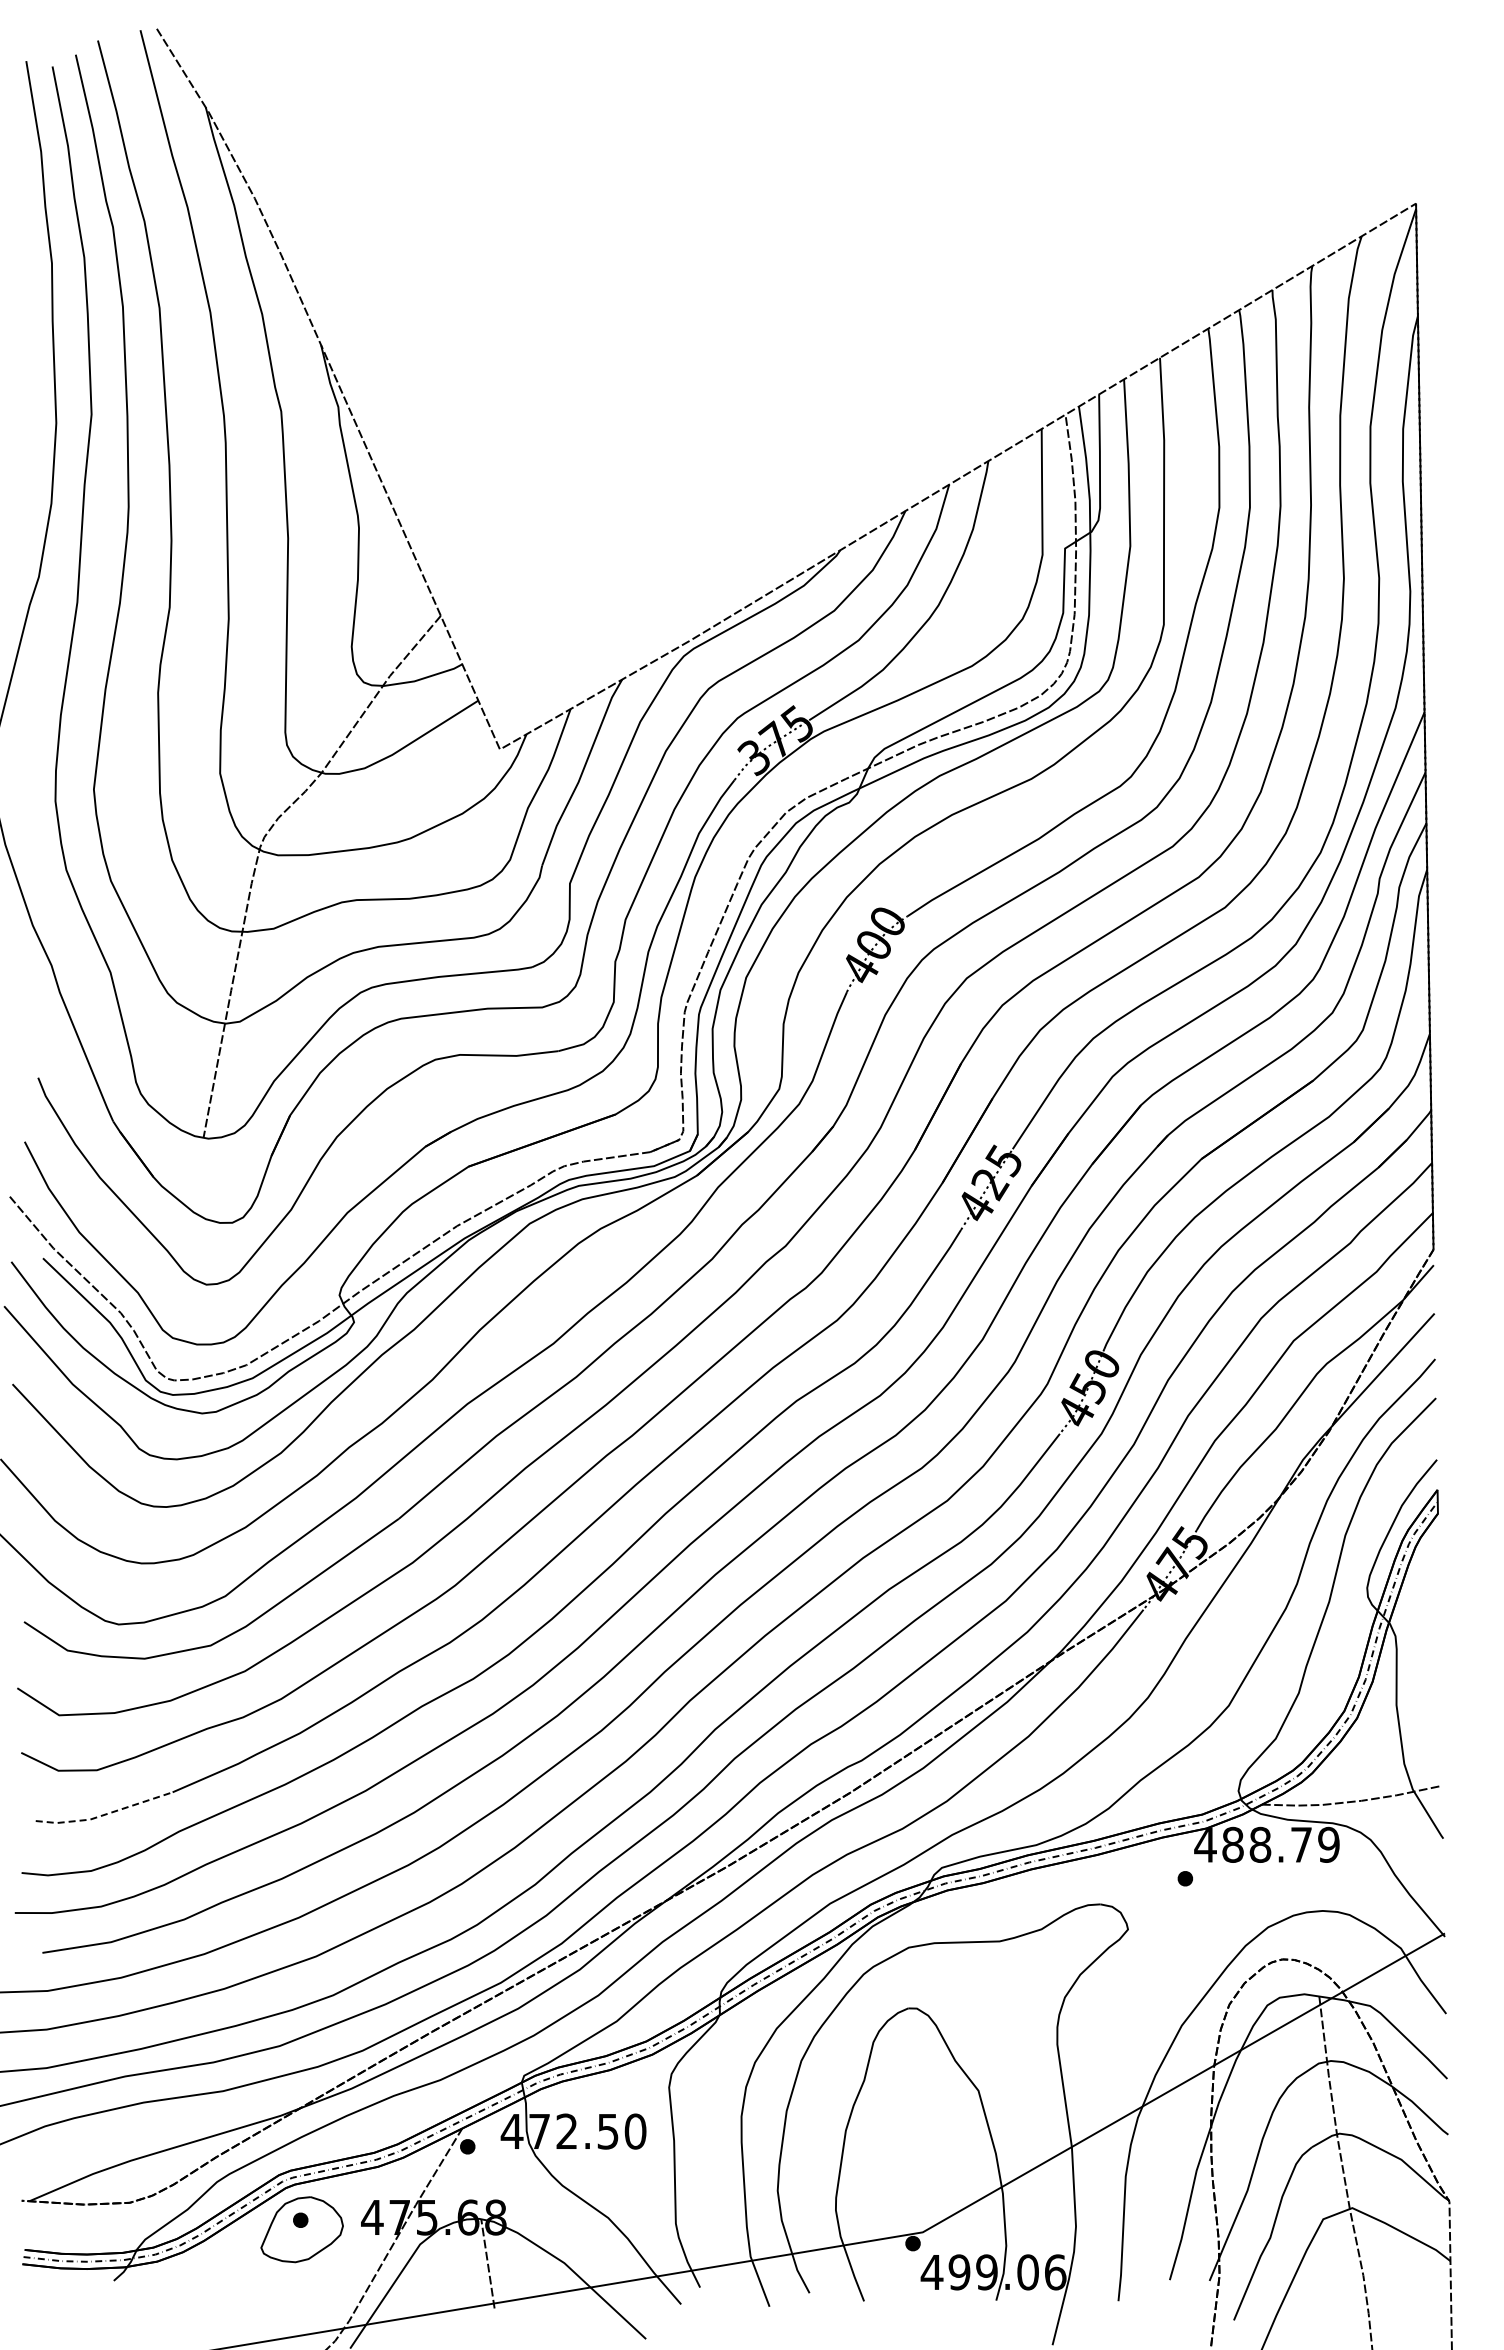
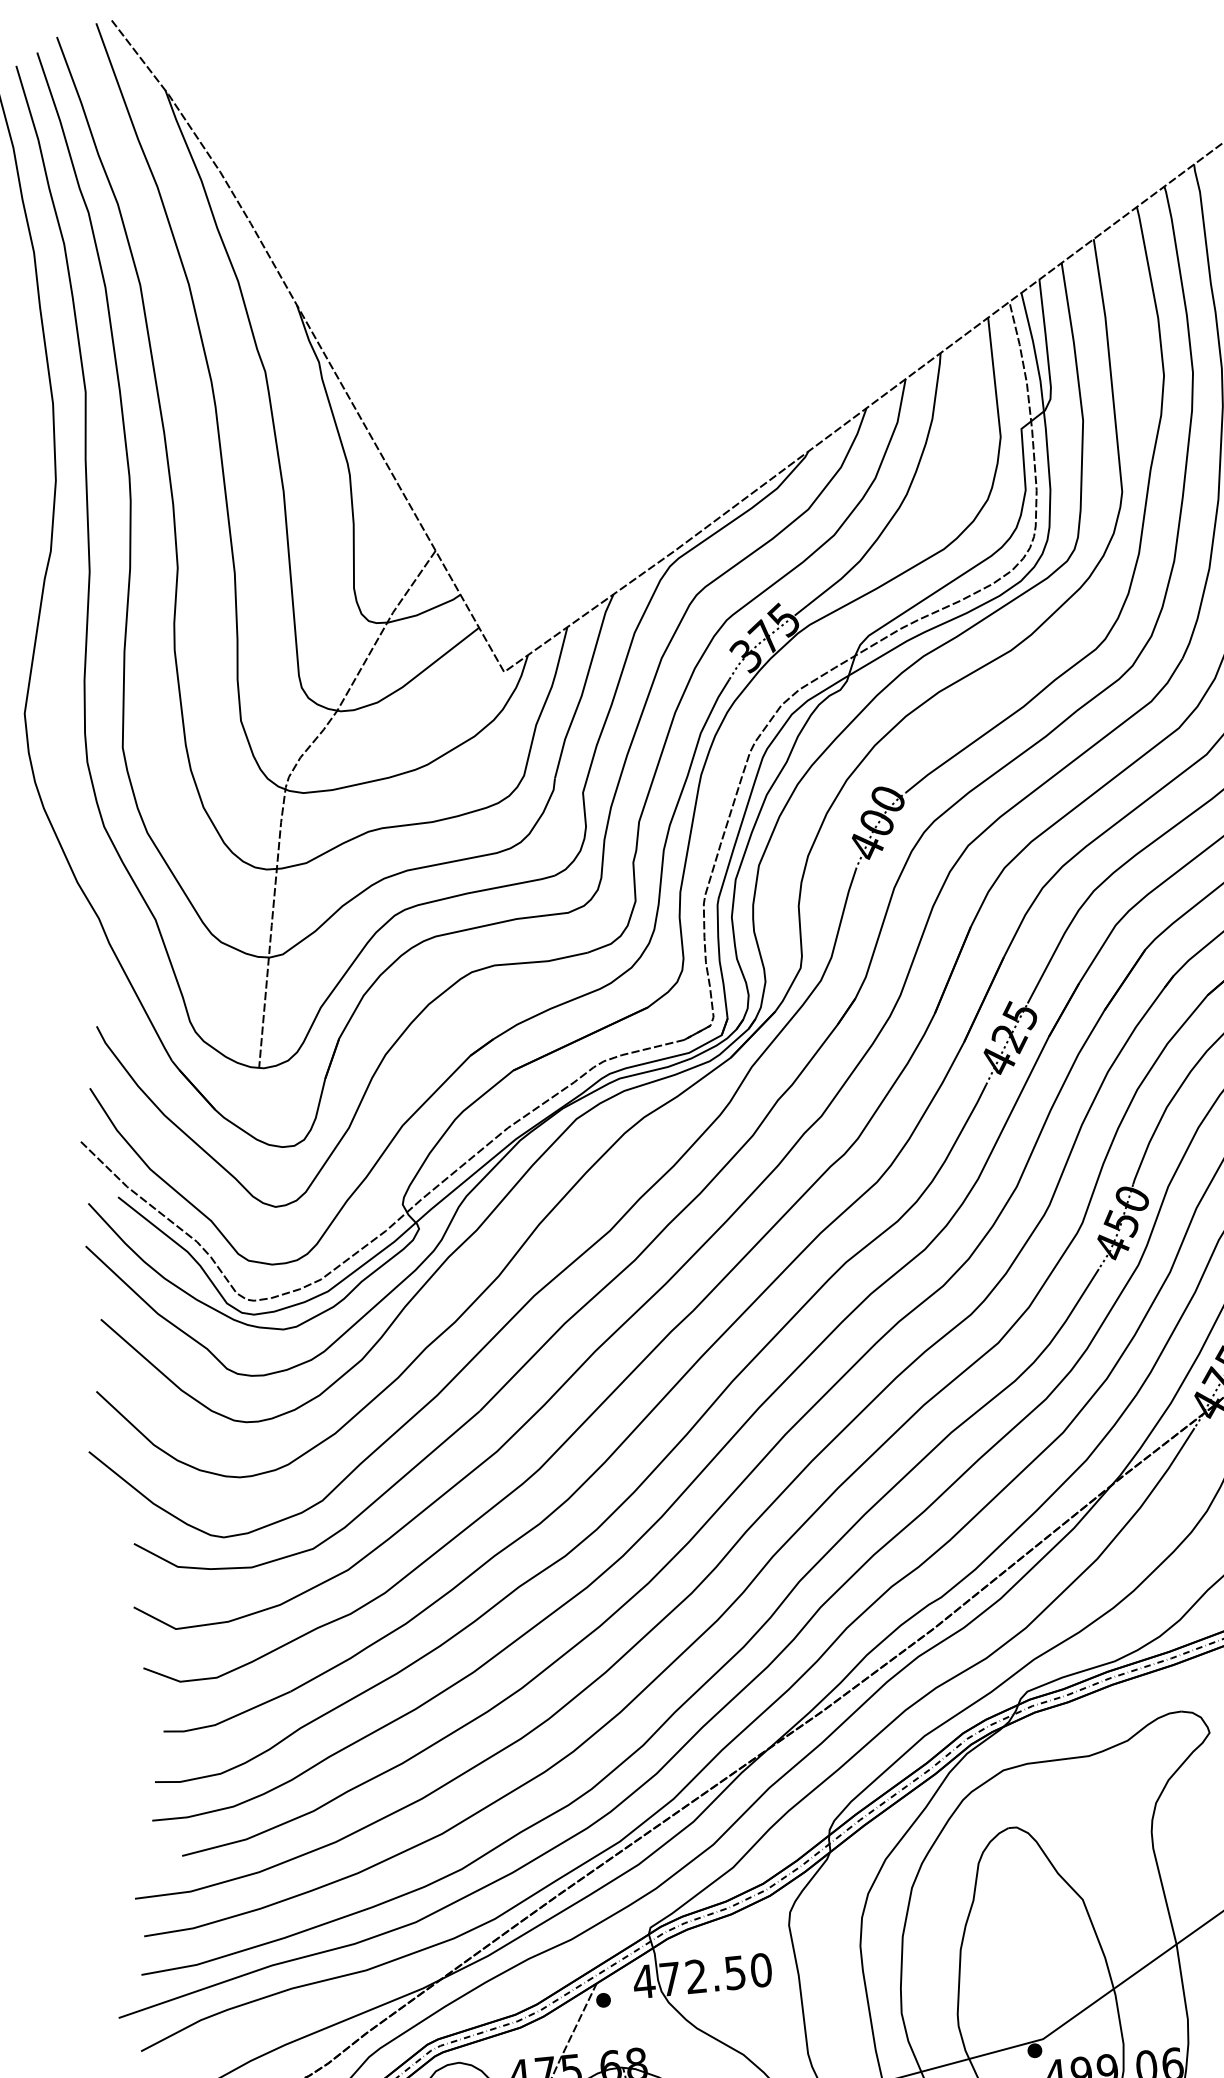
line: (104, 1814) -> (228, 1718), dashed -> solid

